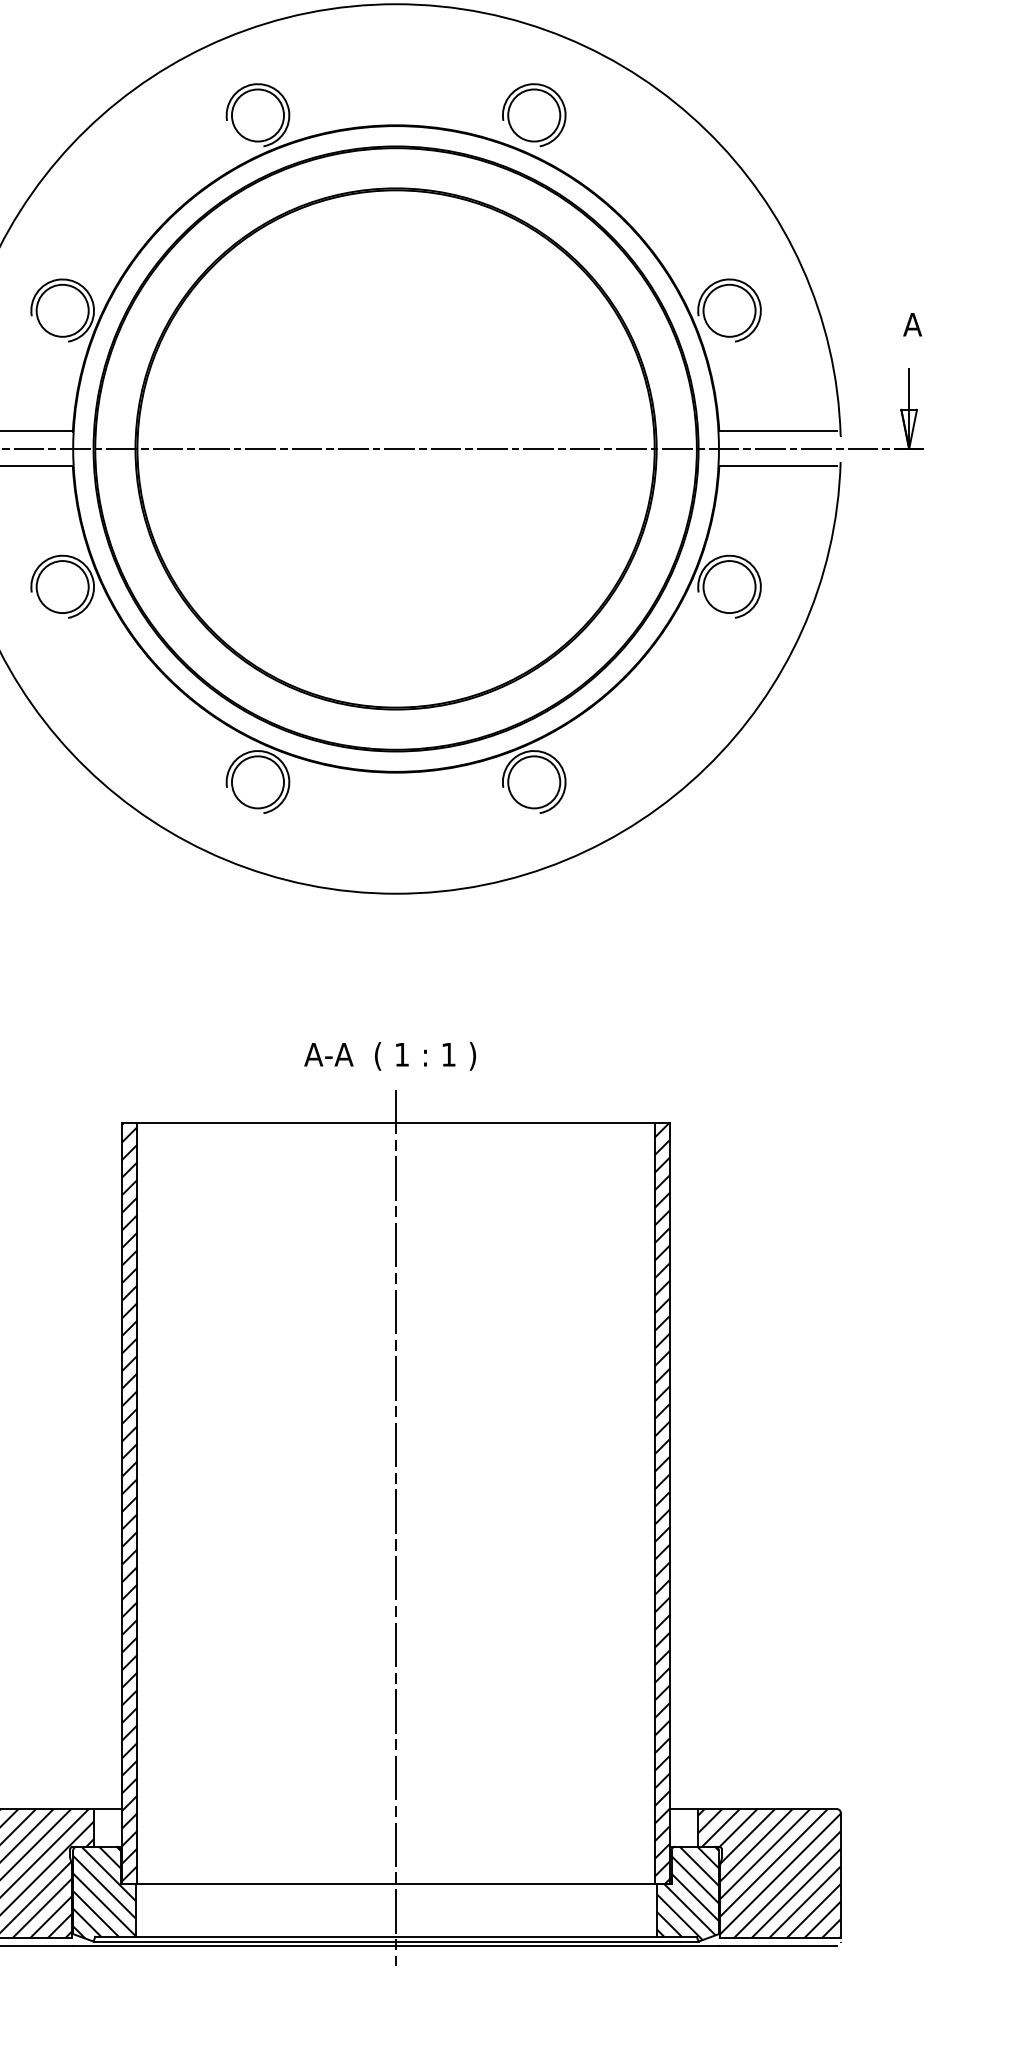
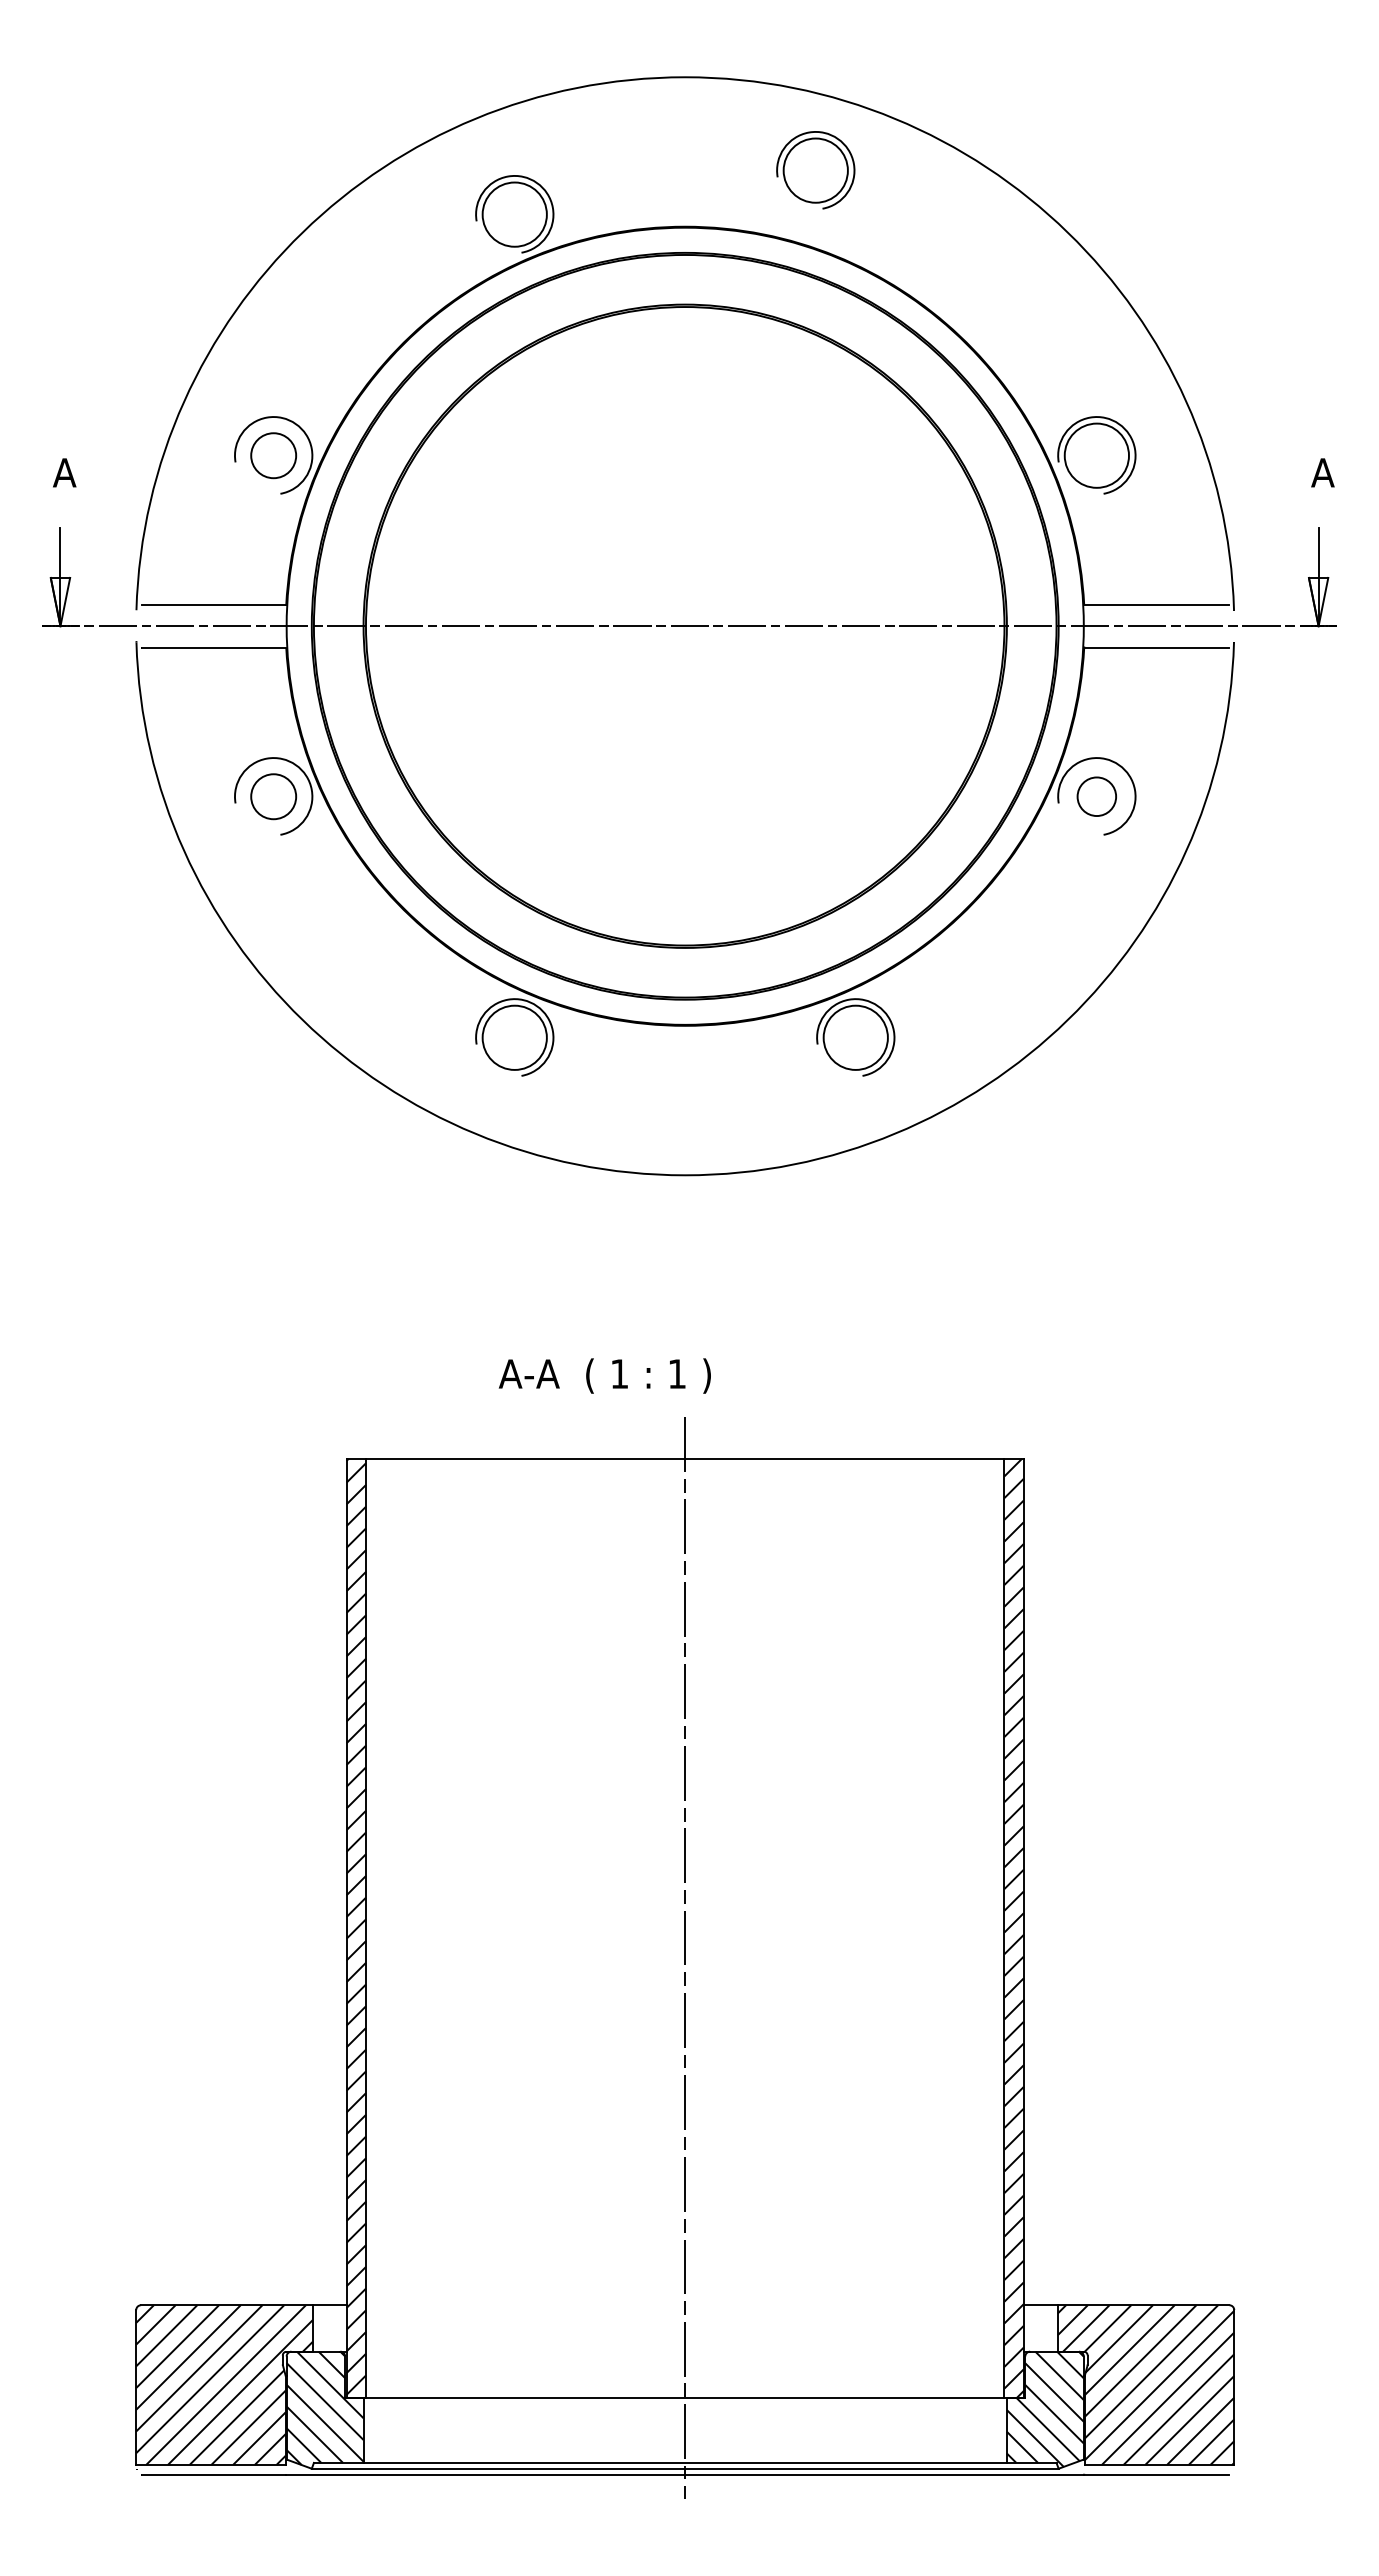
part: (534, 115) -> (815, 170), moved
circle: (62, 310) -> (273, 455), size x0.7
circle: (62, 586) -> (273, 796), size x0.7
circle: (729, 586) -> (1096, 796), size x0.6
text: (389, 1055) -> (604, 1375), moved

